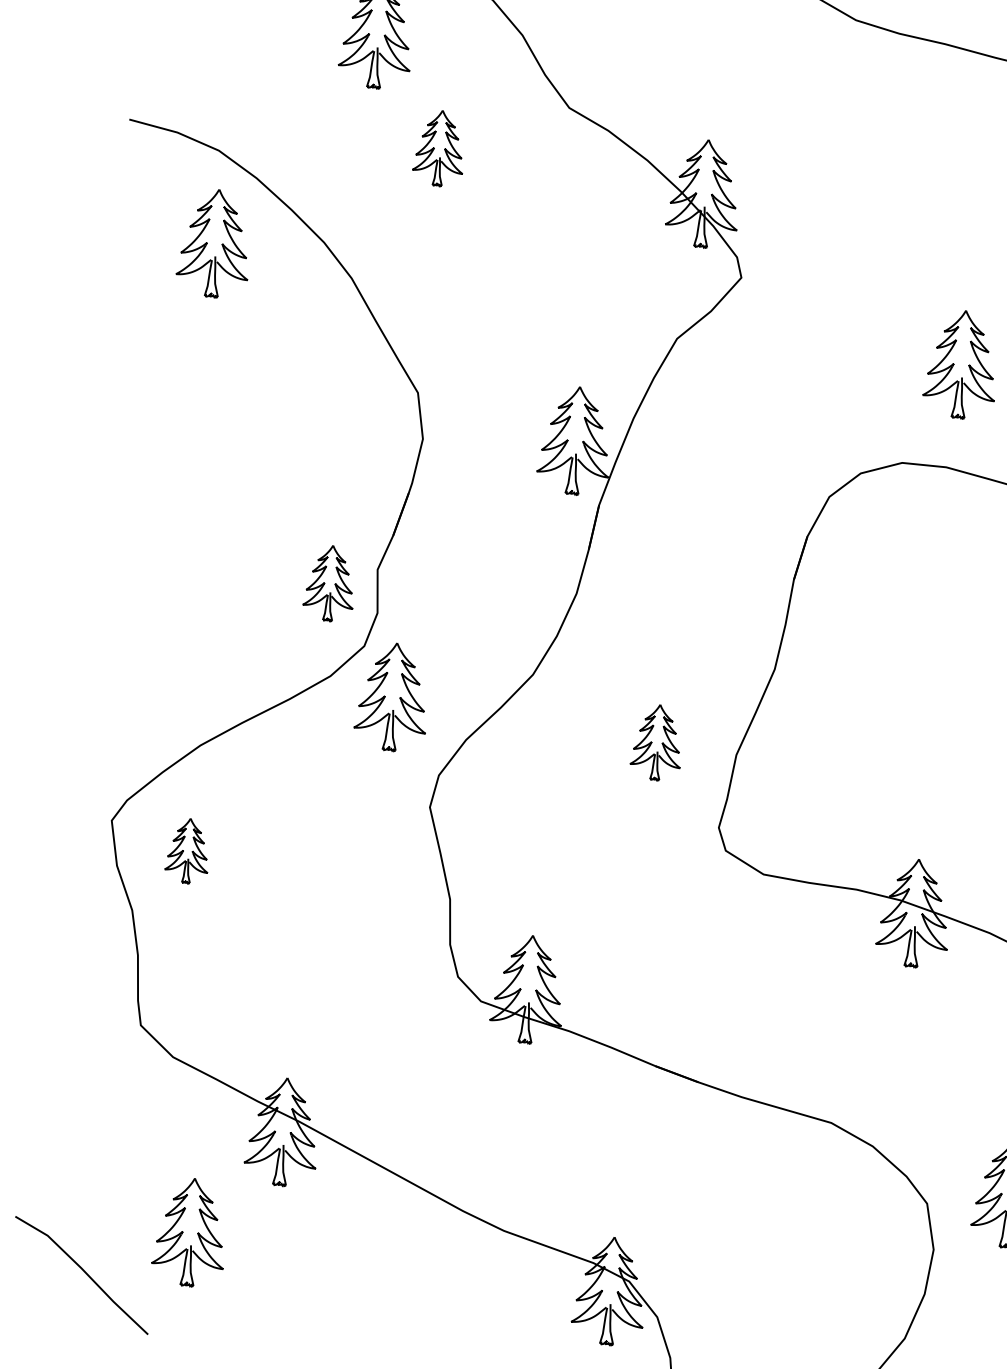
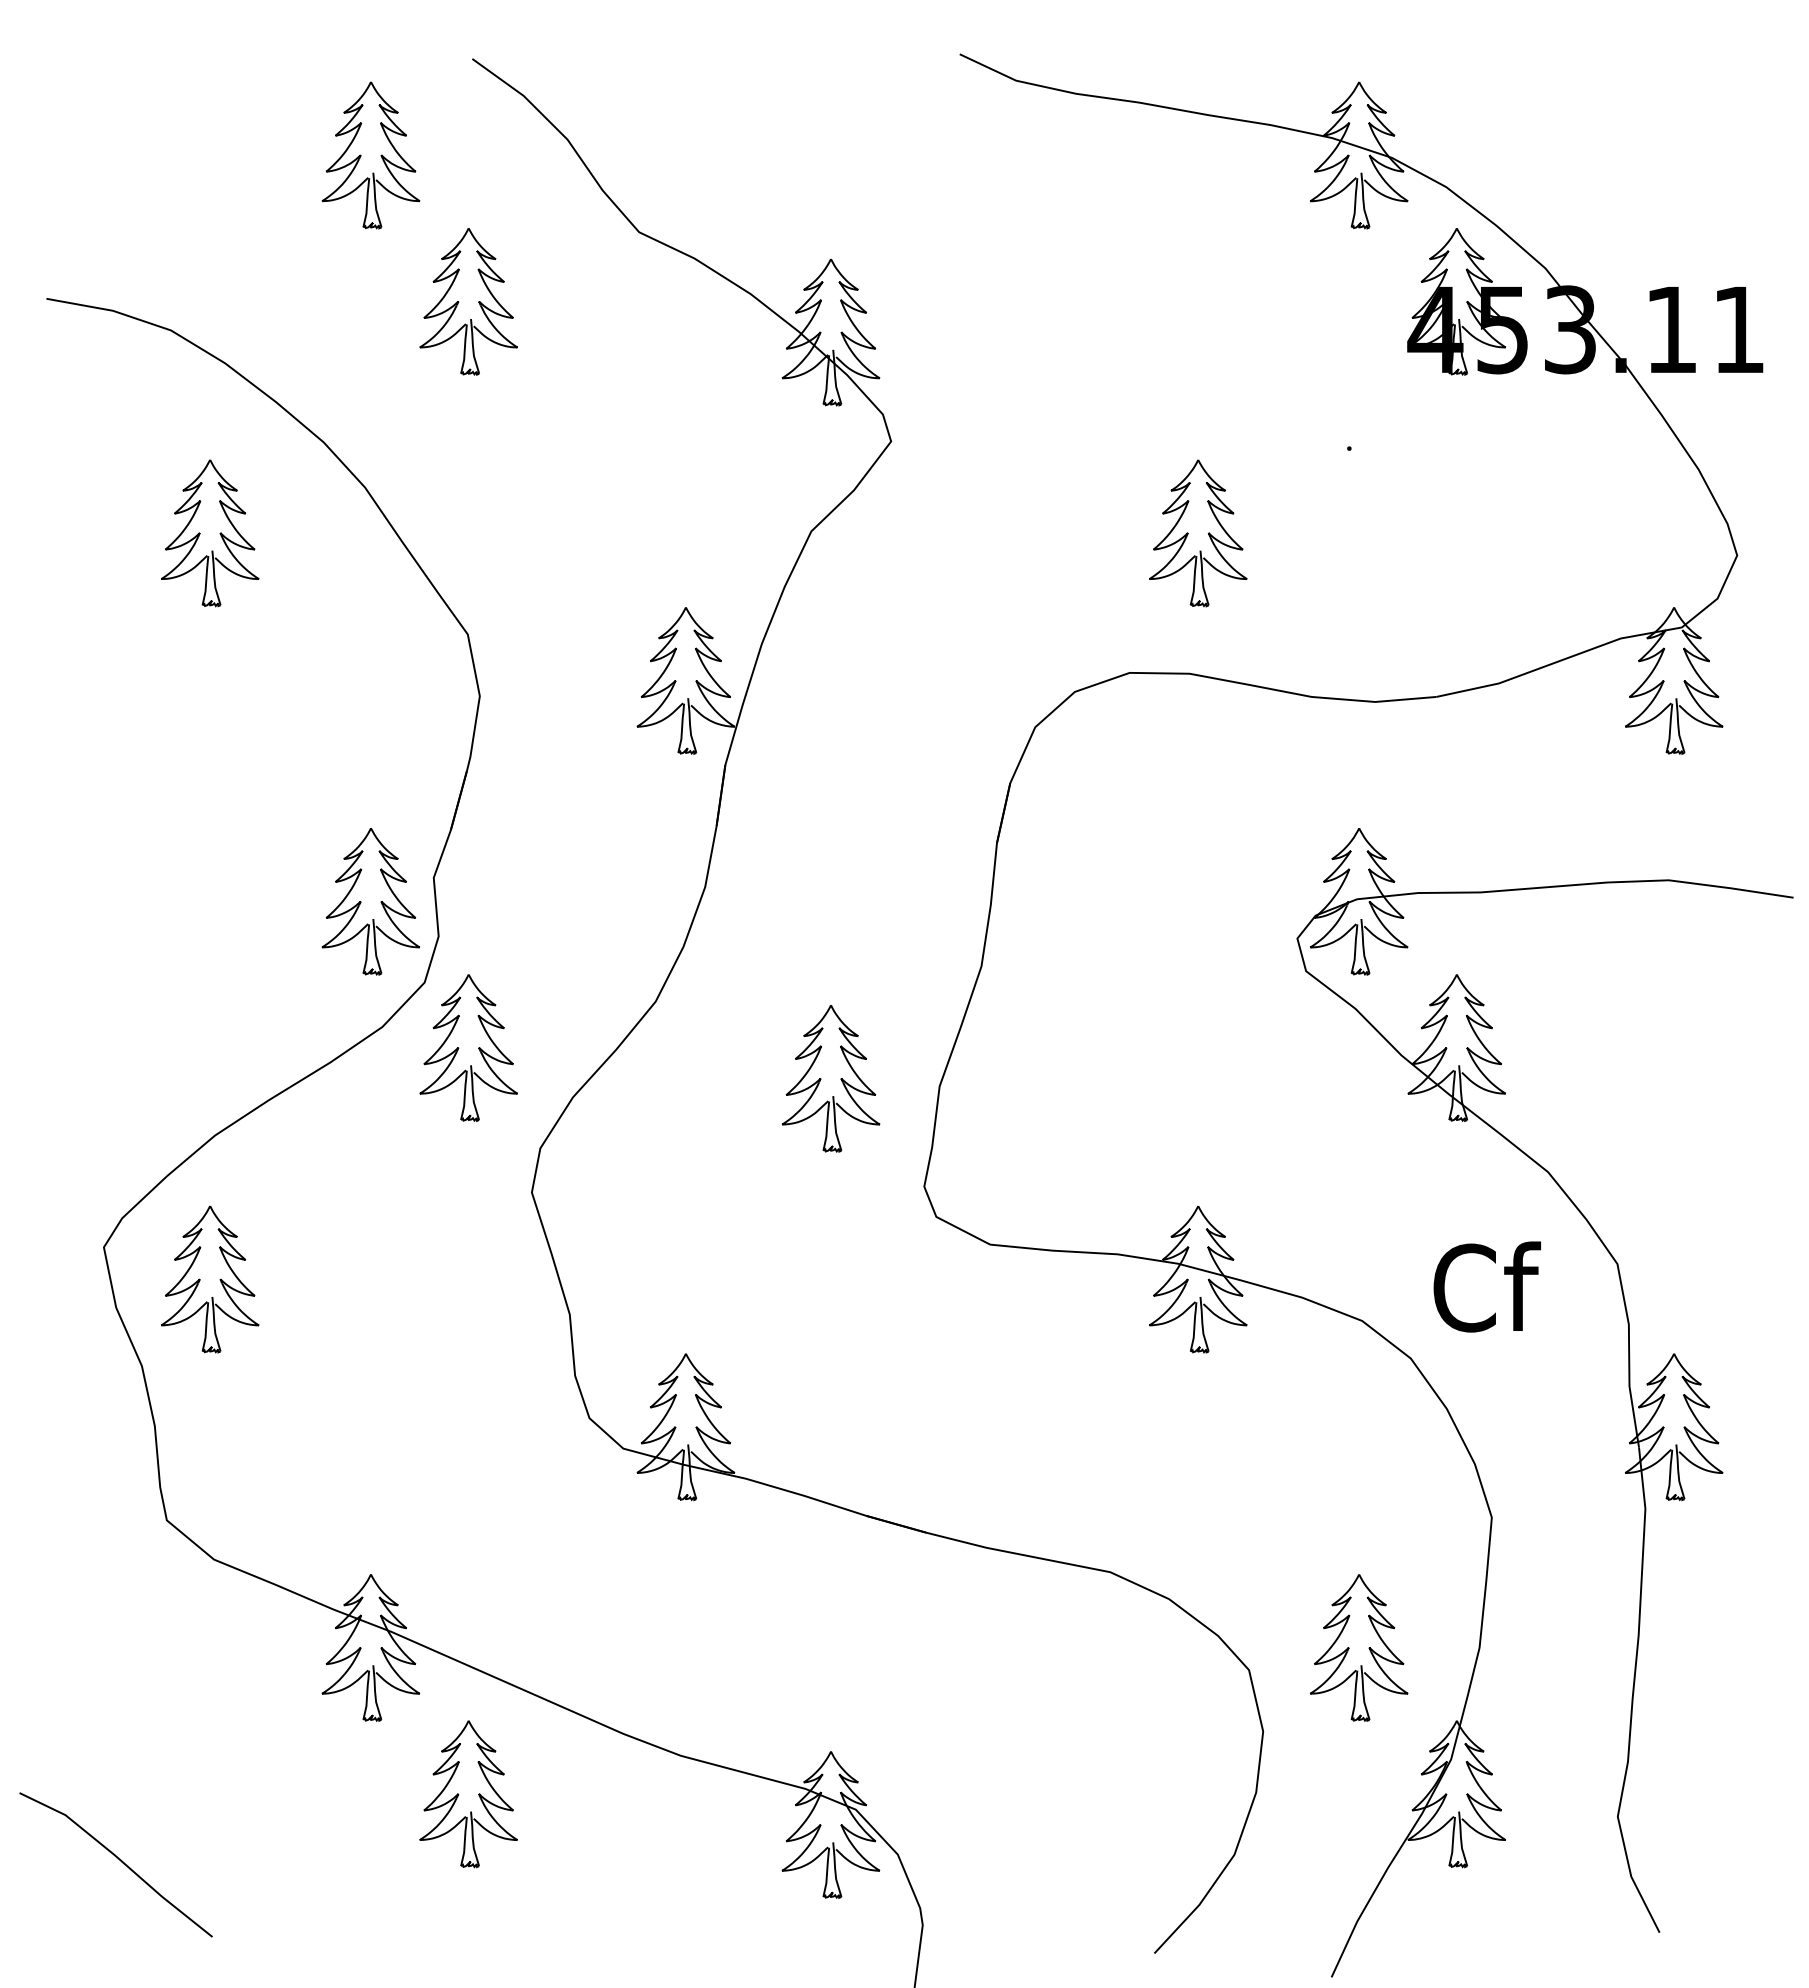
part: (439, 148) -> (468, 301), size x1.43
part: (215, 243) -> (210, 533), moved
part: (329, 583) -> (370, 901), size x1.43
part: (657, 742) -> (831, 1078), size x1.43
part: (188, 851) -> (210, 1279), size x1.67
part: (190, 1232) -> (468, 1794), moved

